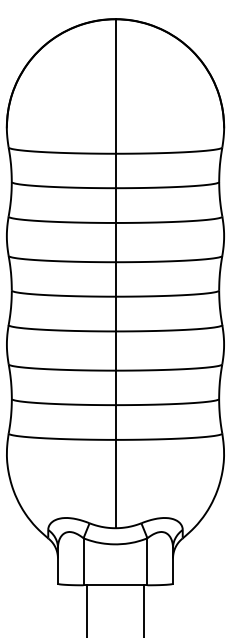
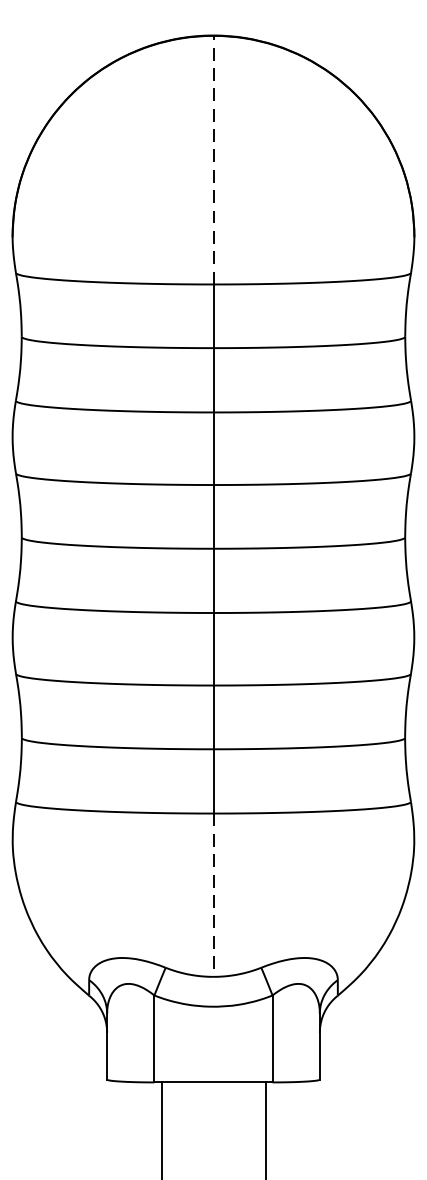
line: (115, 86) -> (213, 160), solid -> dashed
line: (115, 484) -> (213, 896), solid -> dashed

